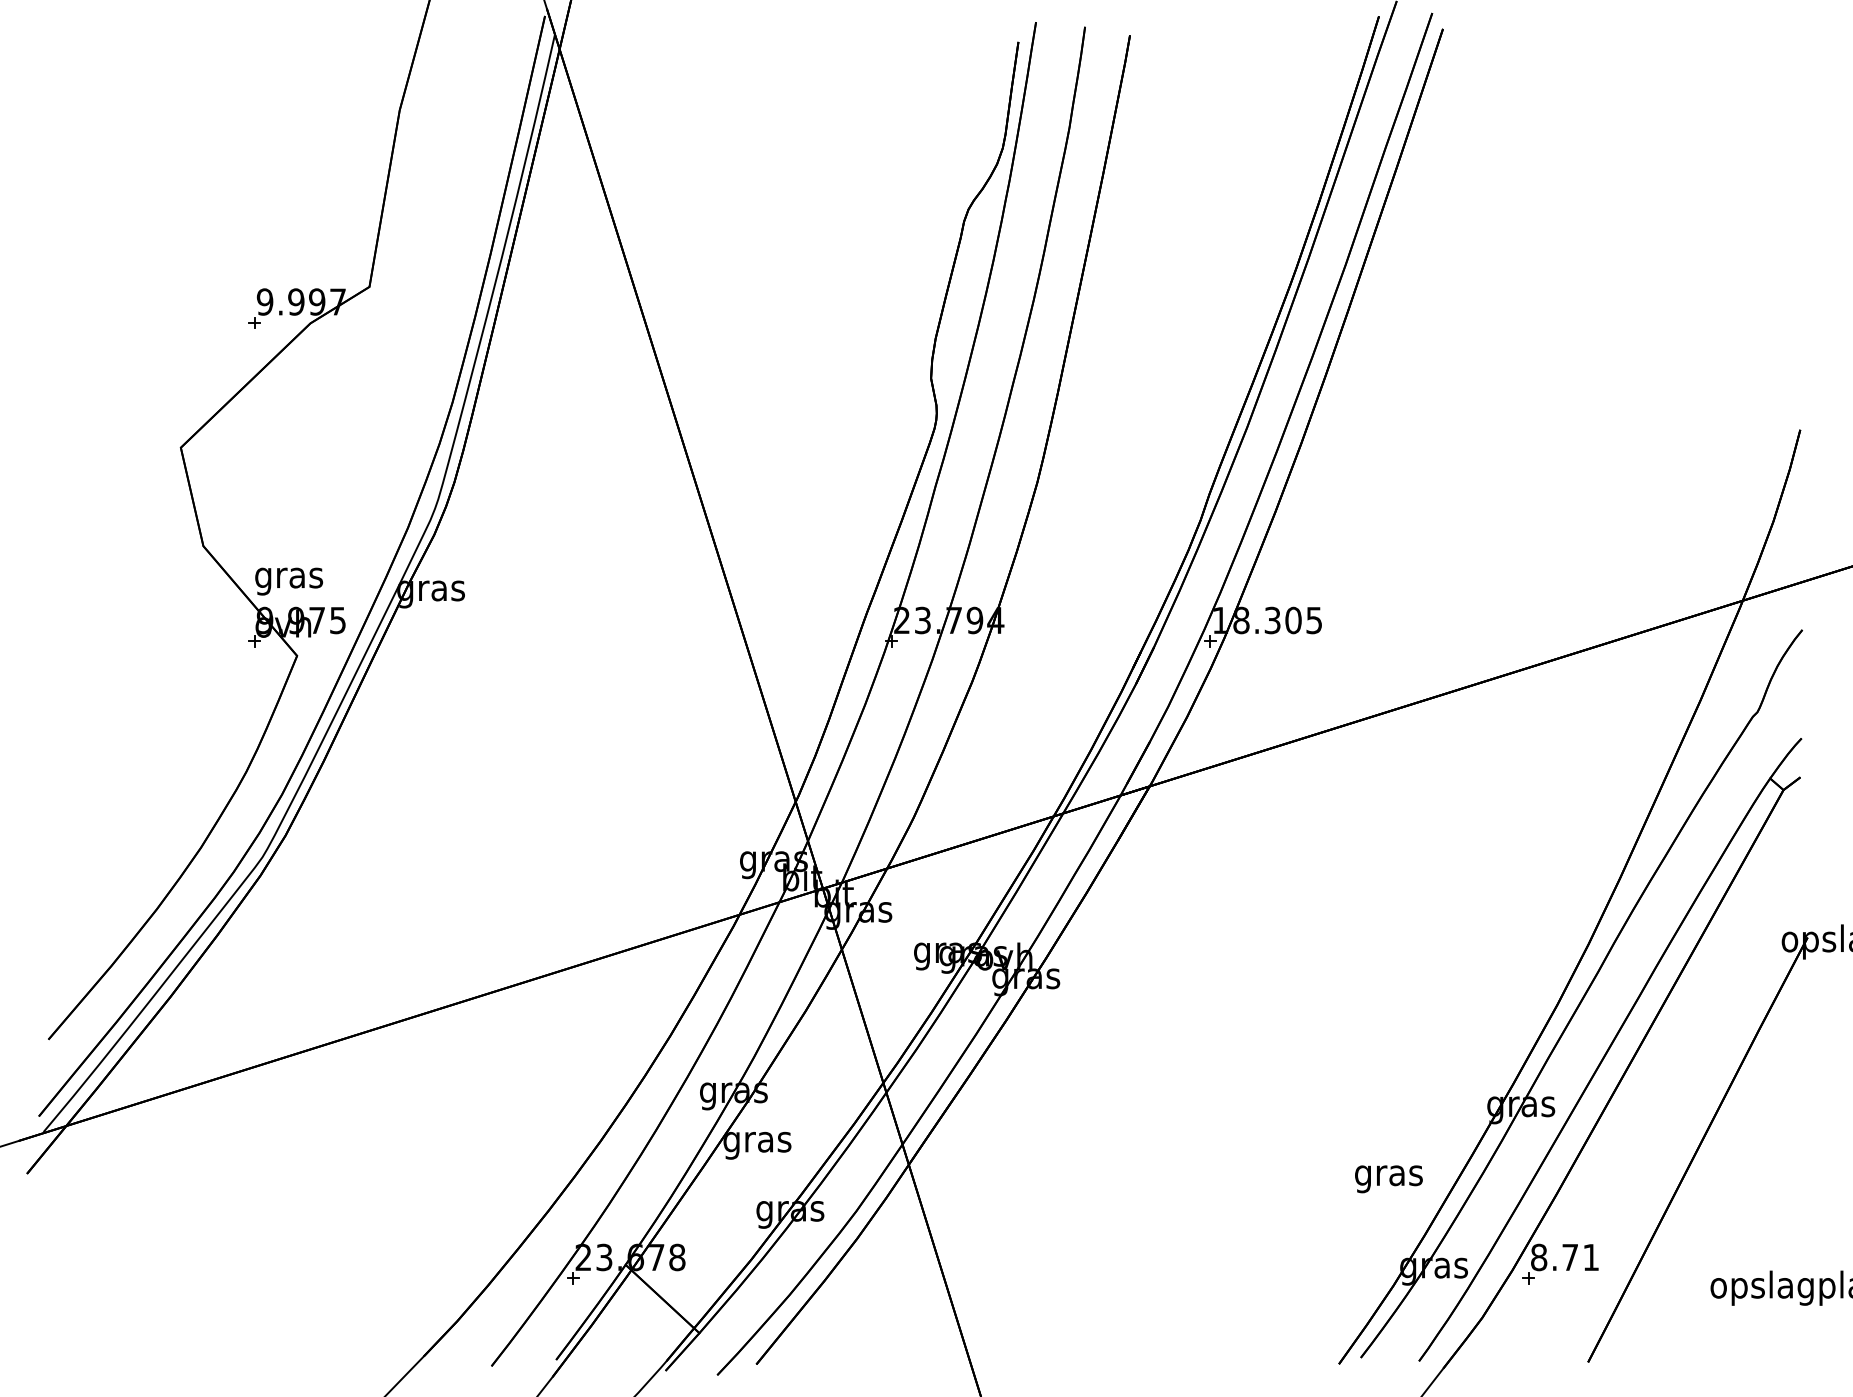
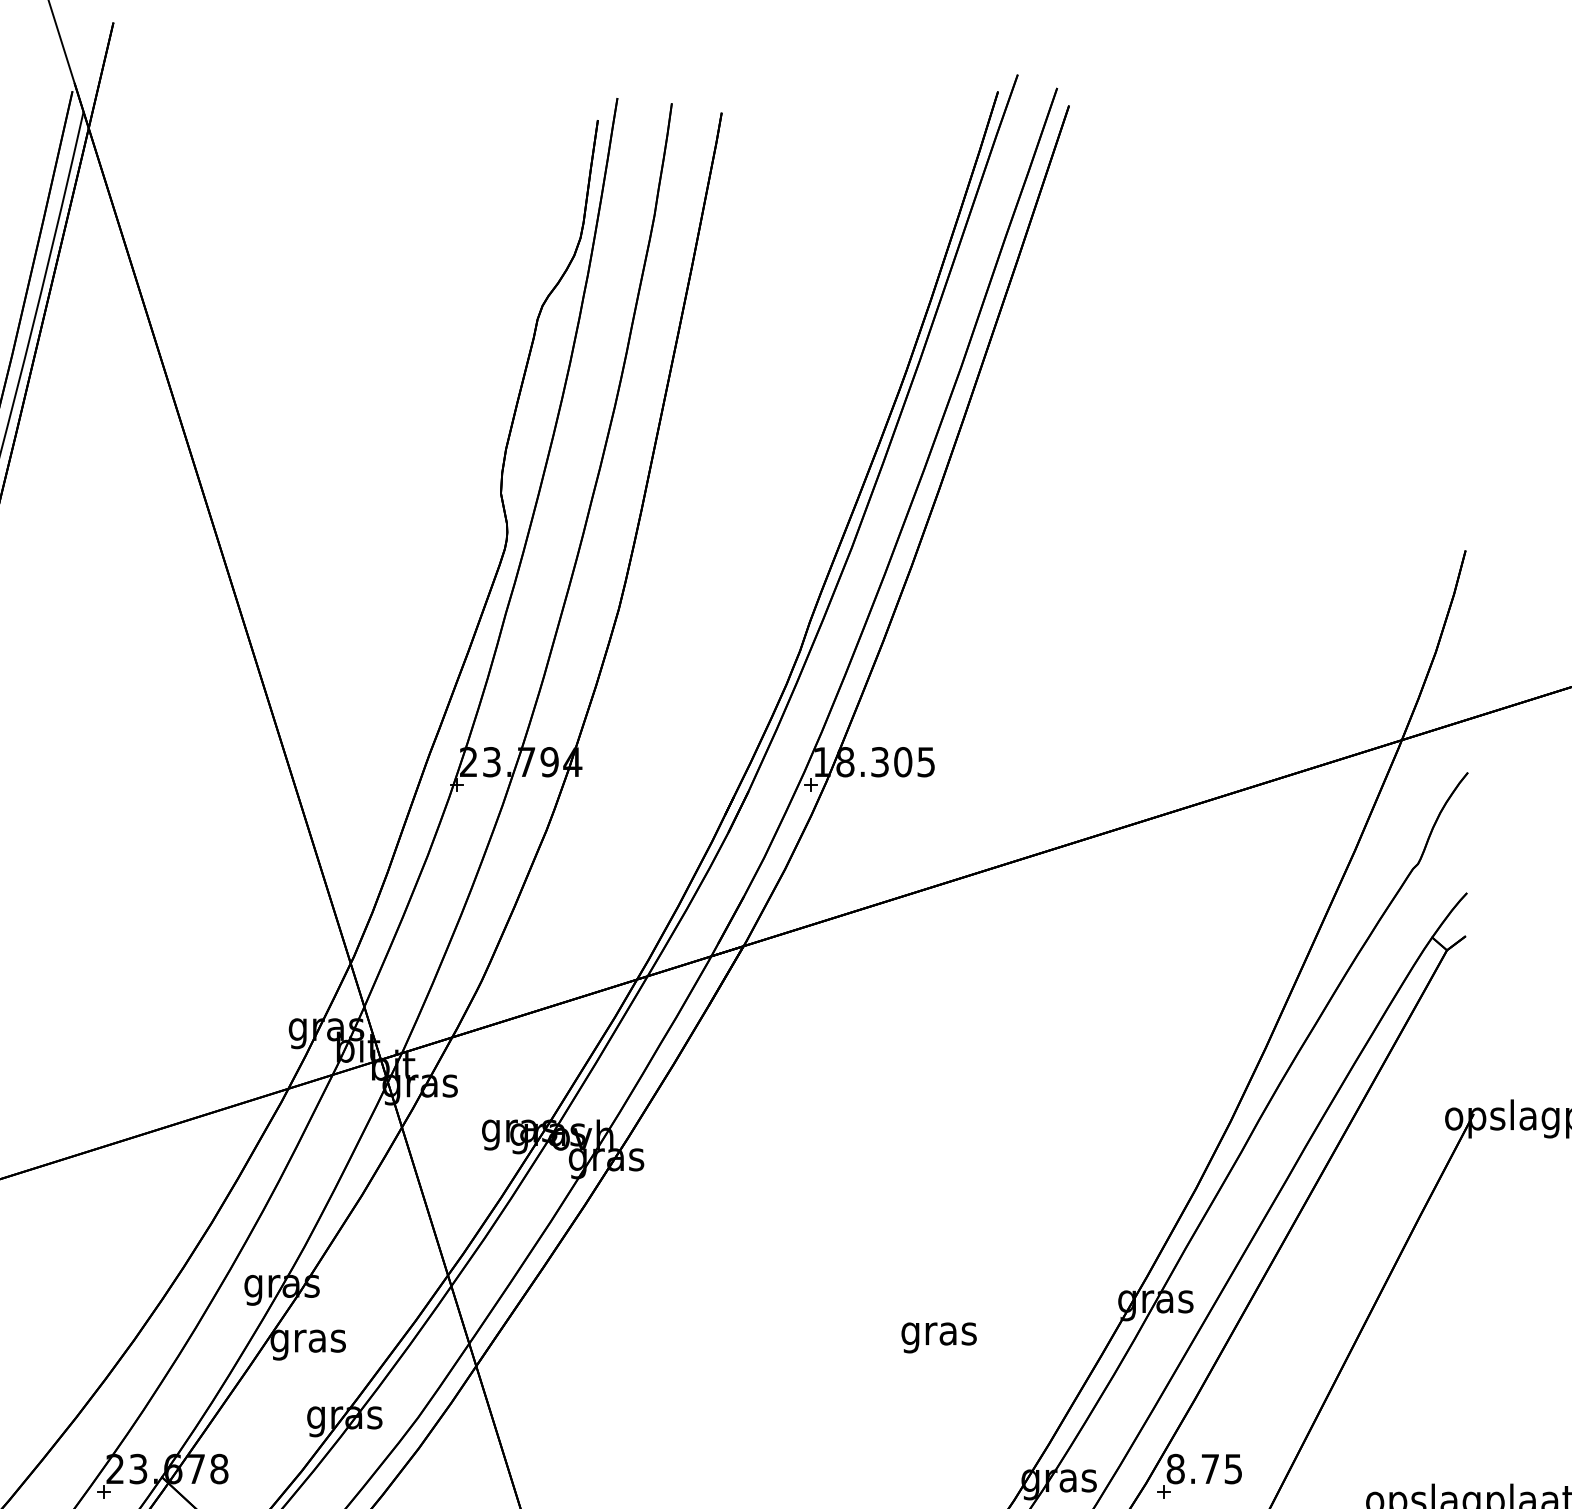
text: (1388, 1179) -> (938, 1338), moved
text: (1590, 1257) -> (1232, 1469), 8.71 -> 8.75

